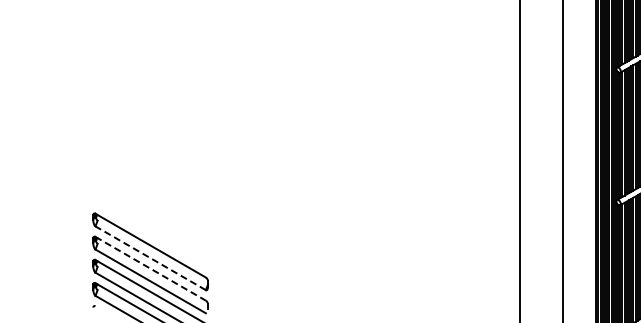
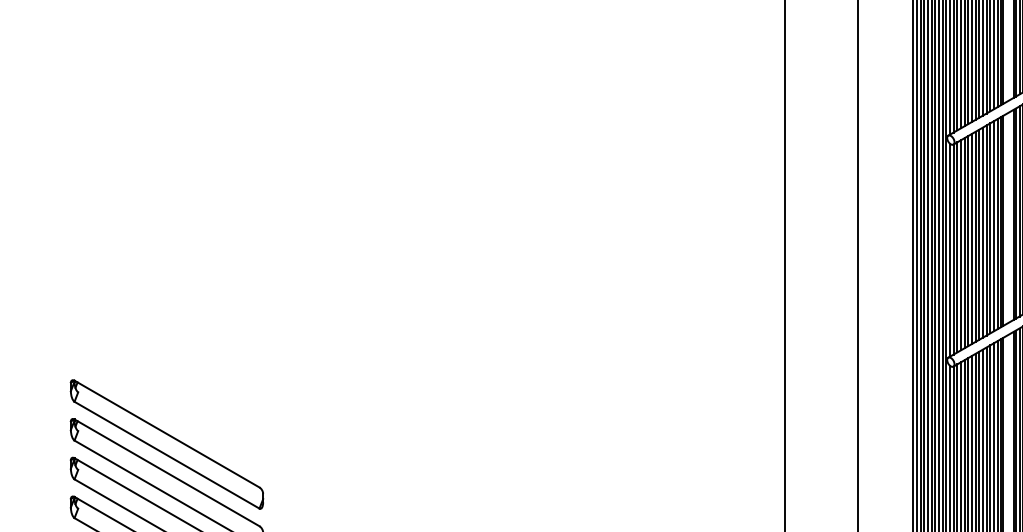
line: (150, 258) -> (166, 455), dashed -> solid
line: (150, 268) -> (166, 472), dashed -> solid

